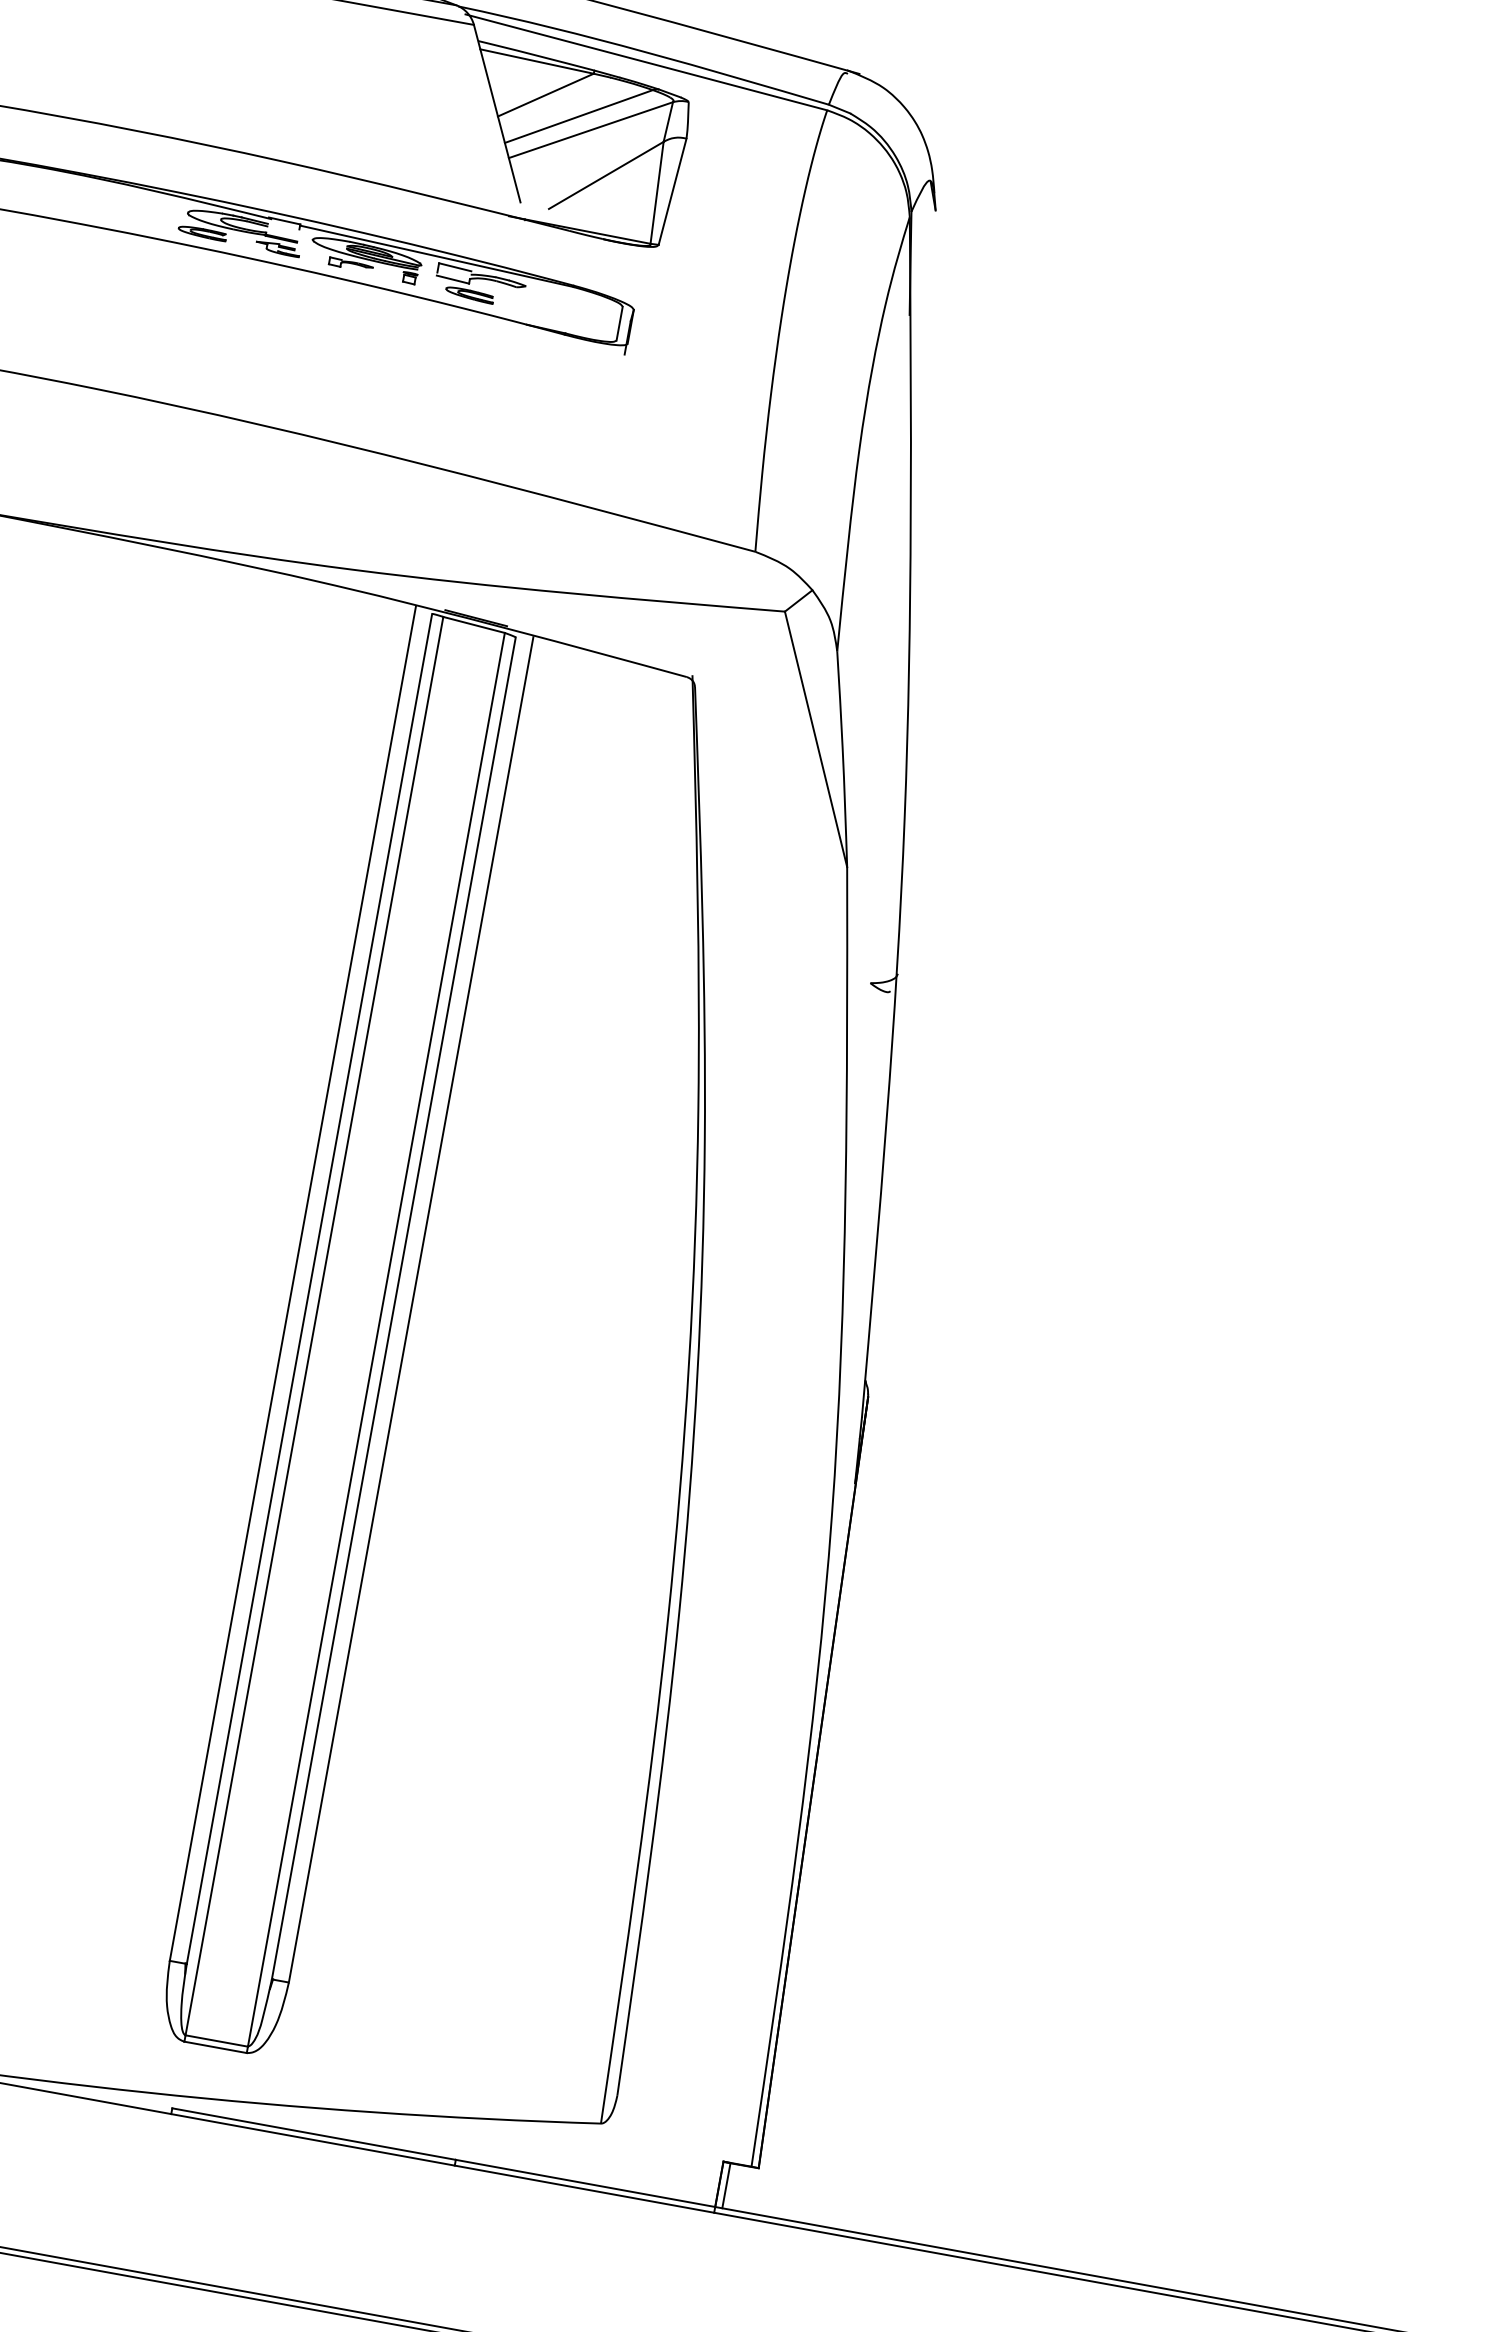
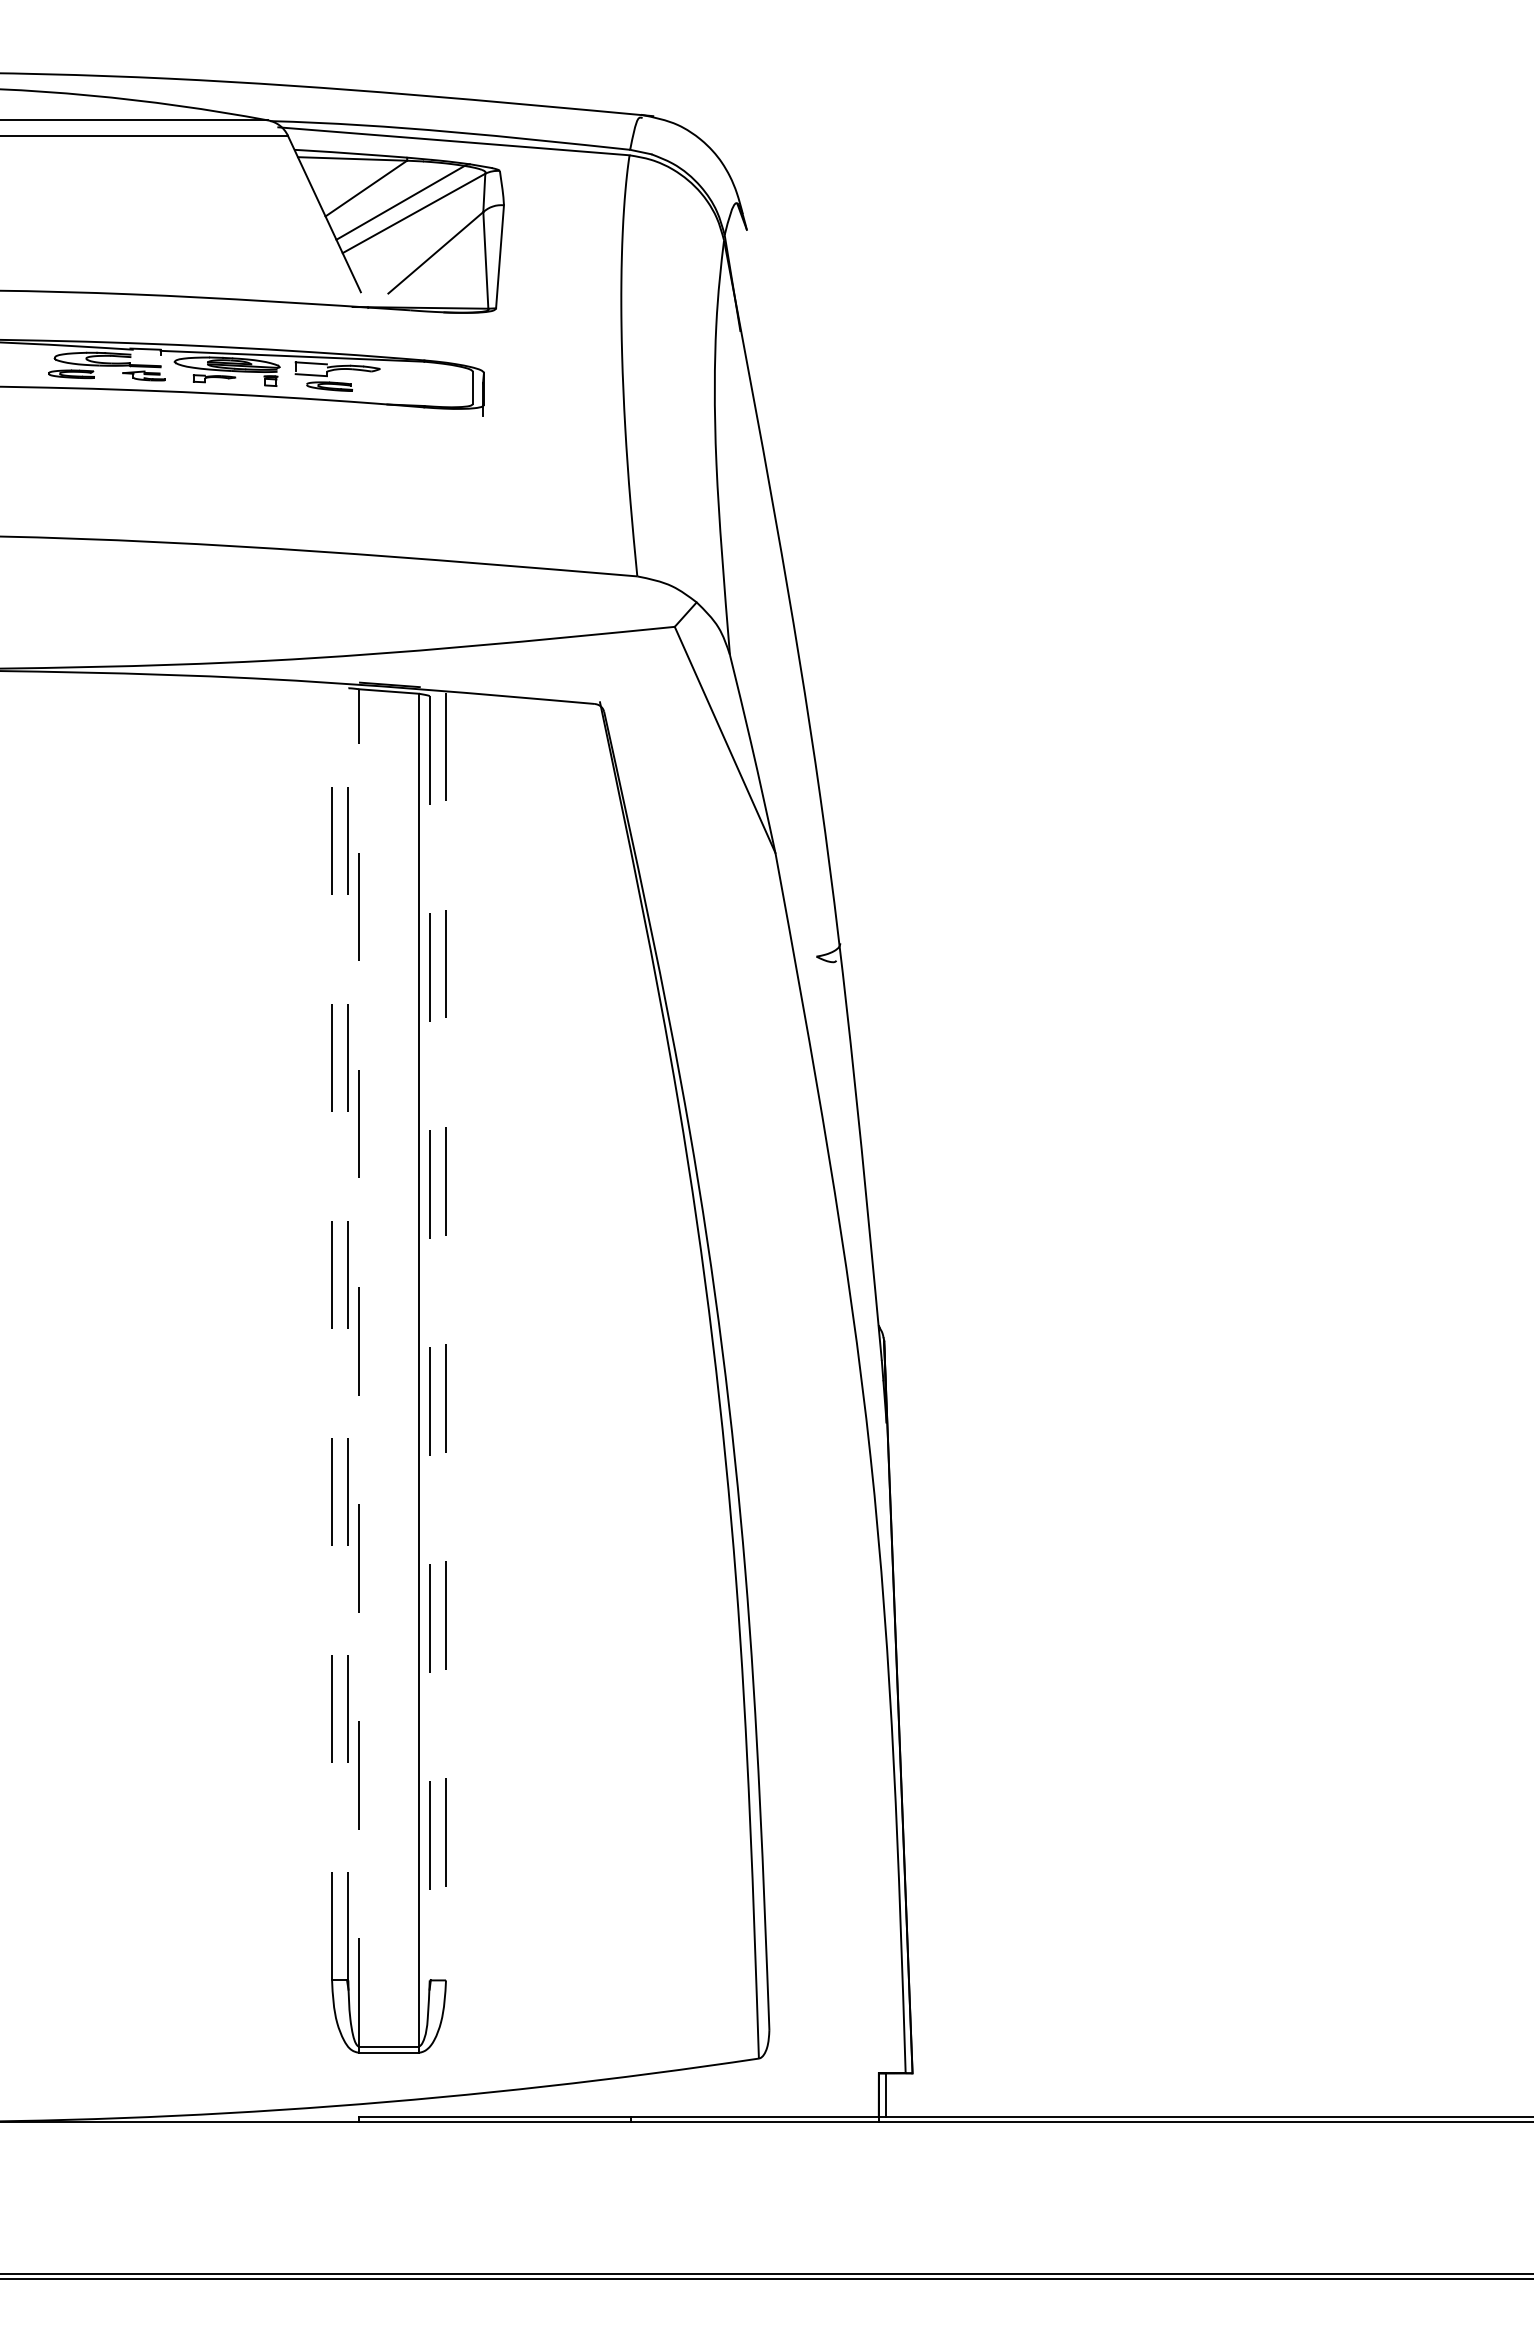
line: (293, 1282) -> (332, 1331), solid -> dashed
line: (309, 1289) -> (348, 1334), solid -> dashed
line: (393, 1308) -> (429, 1338), solid -> dashed
line: (411, 1309) -> (446, 1336), solid -> dashed
line: (314, 1326) -> (359, 1368), solid -> dashed

